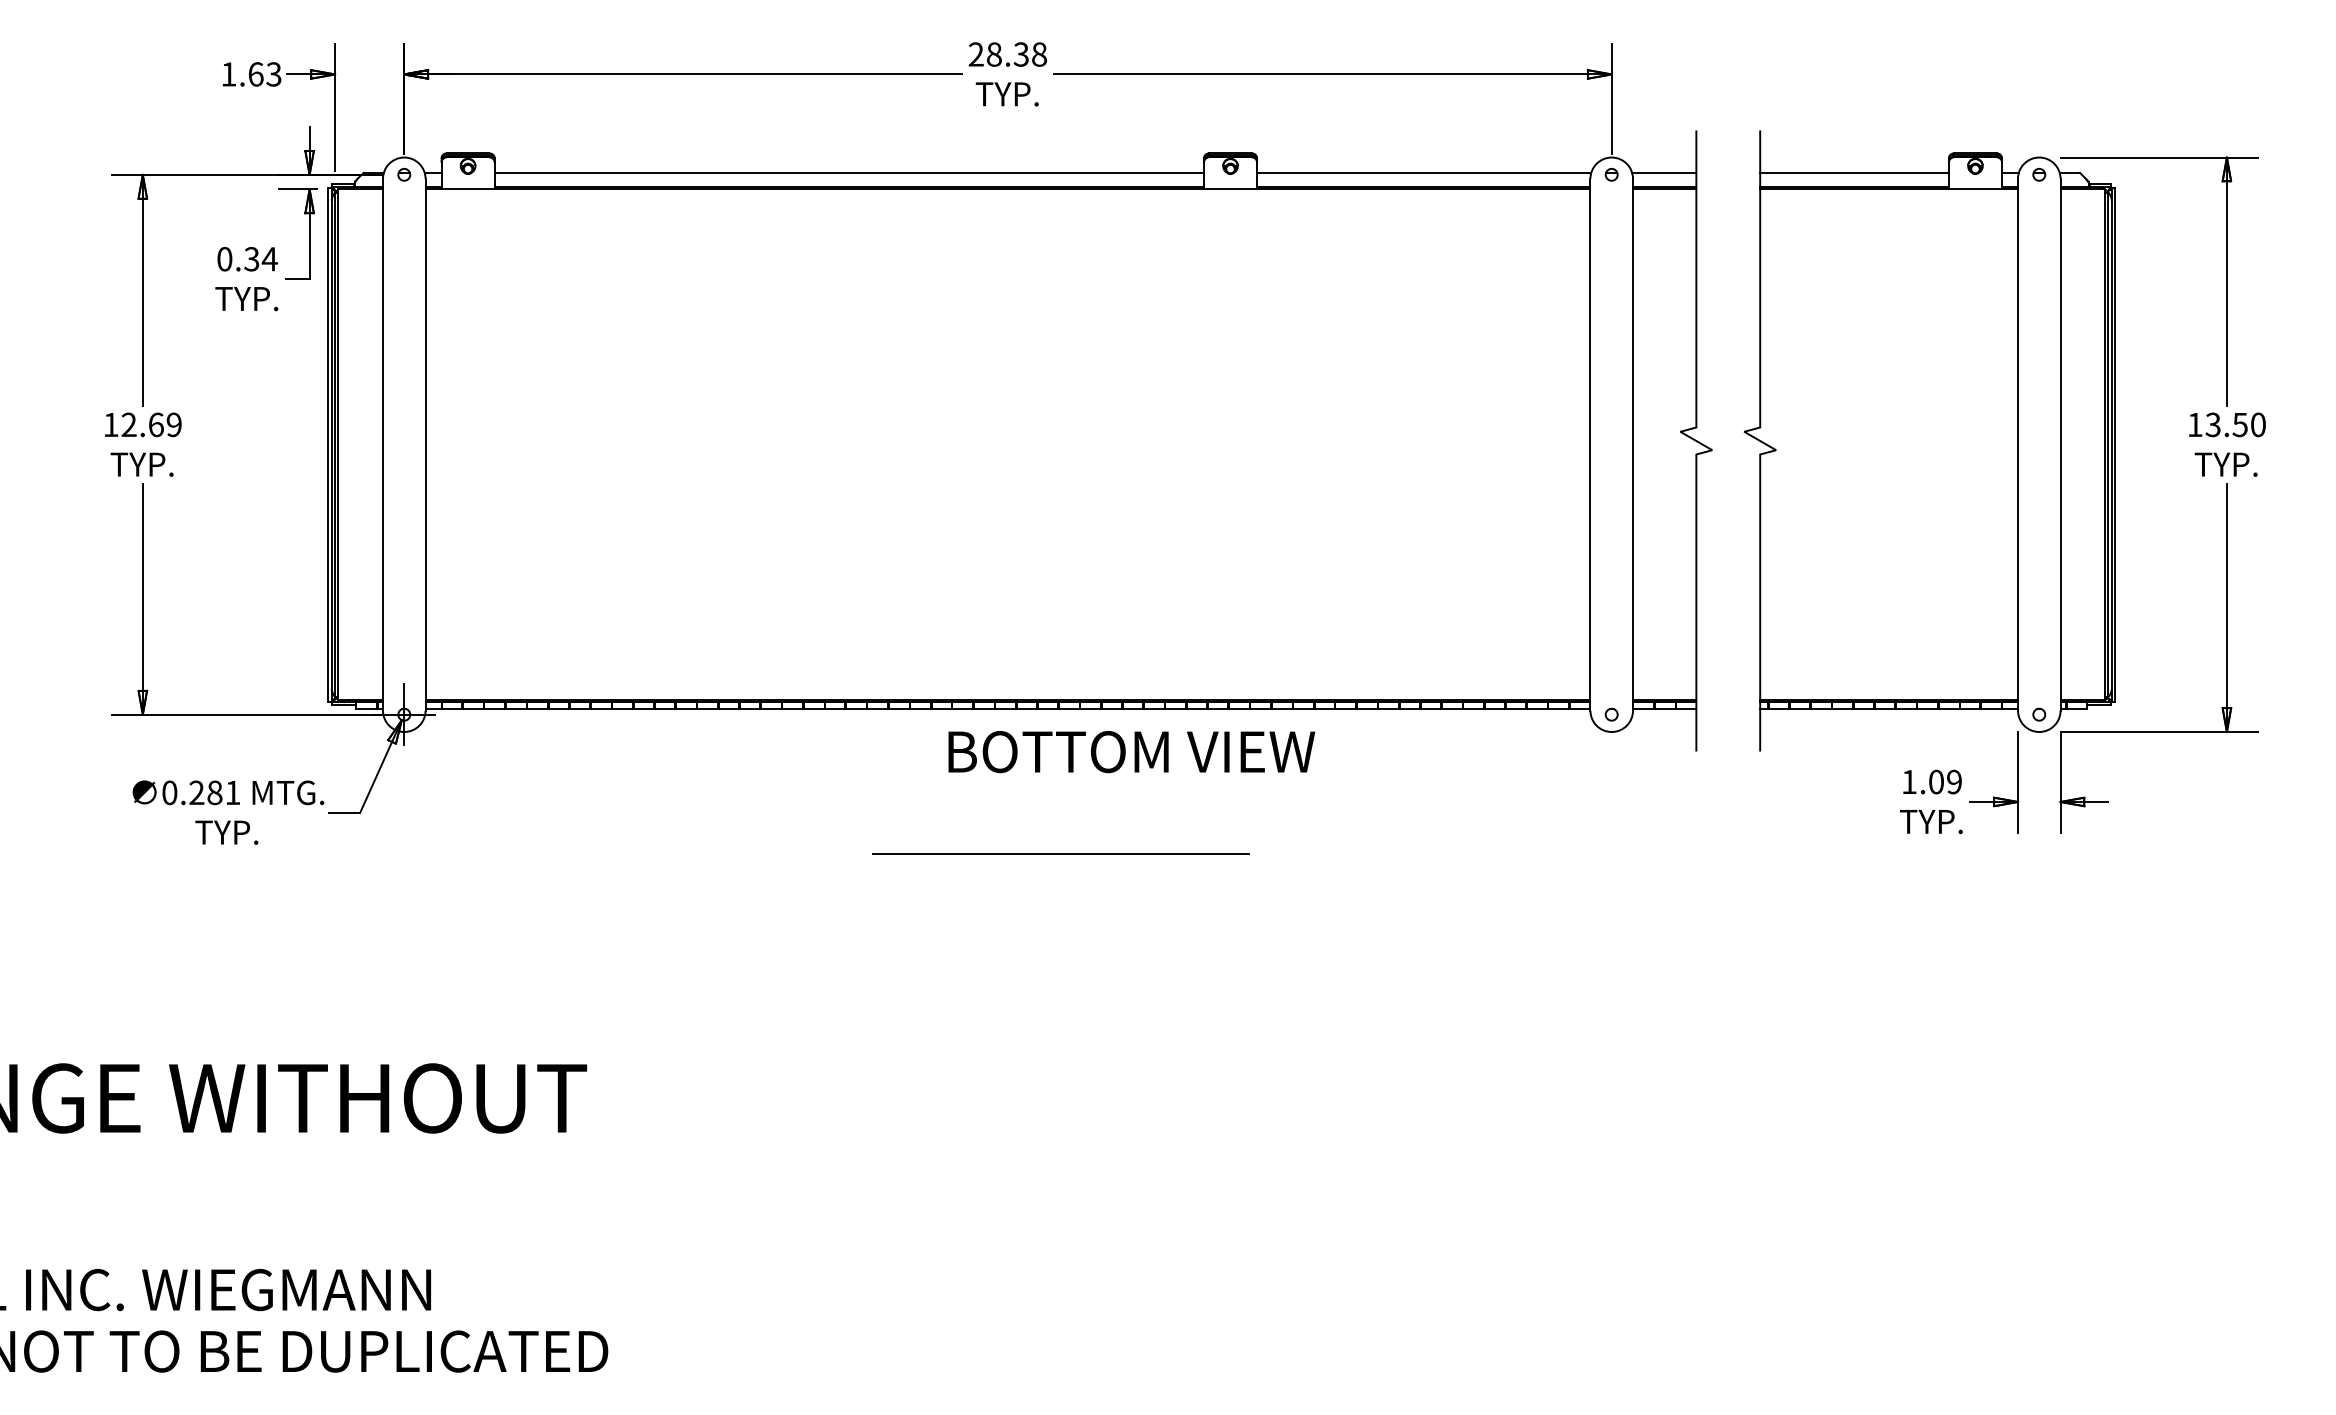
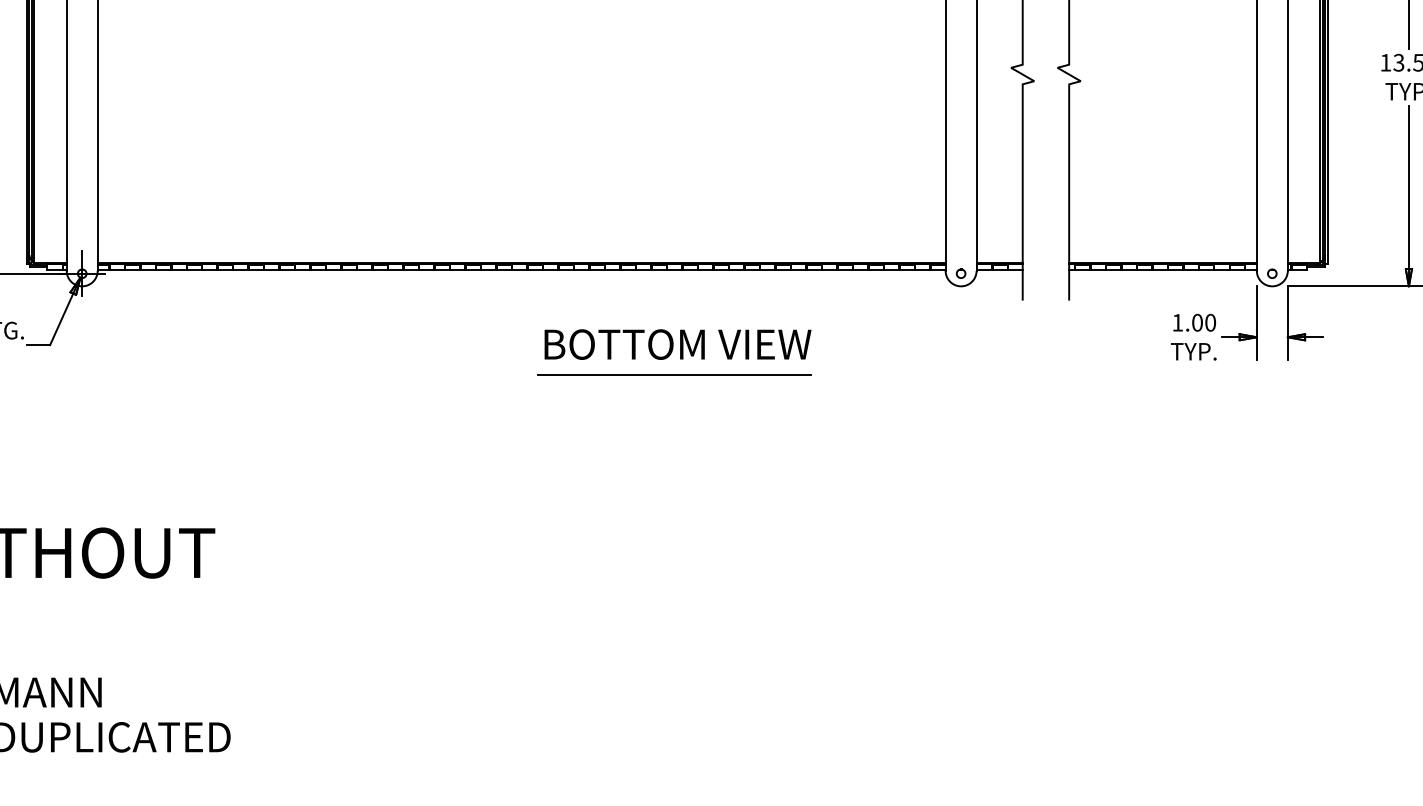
text: (1131, 752) -> (677, 344), moved
text: (1954, 782) -> (1210, 323), 1.09 -> 1.00
line: (1060, 853) -> (674, 374), moved

